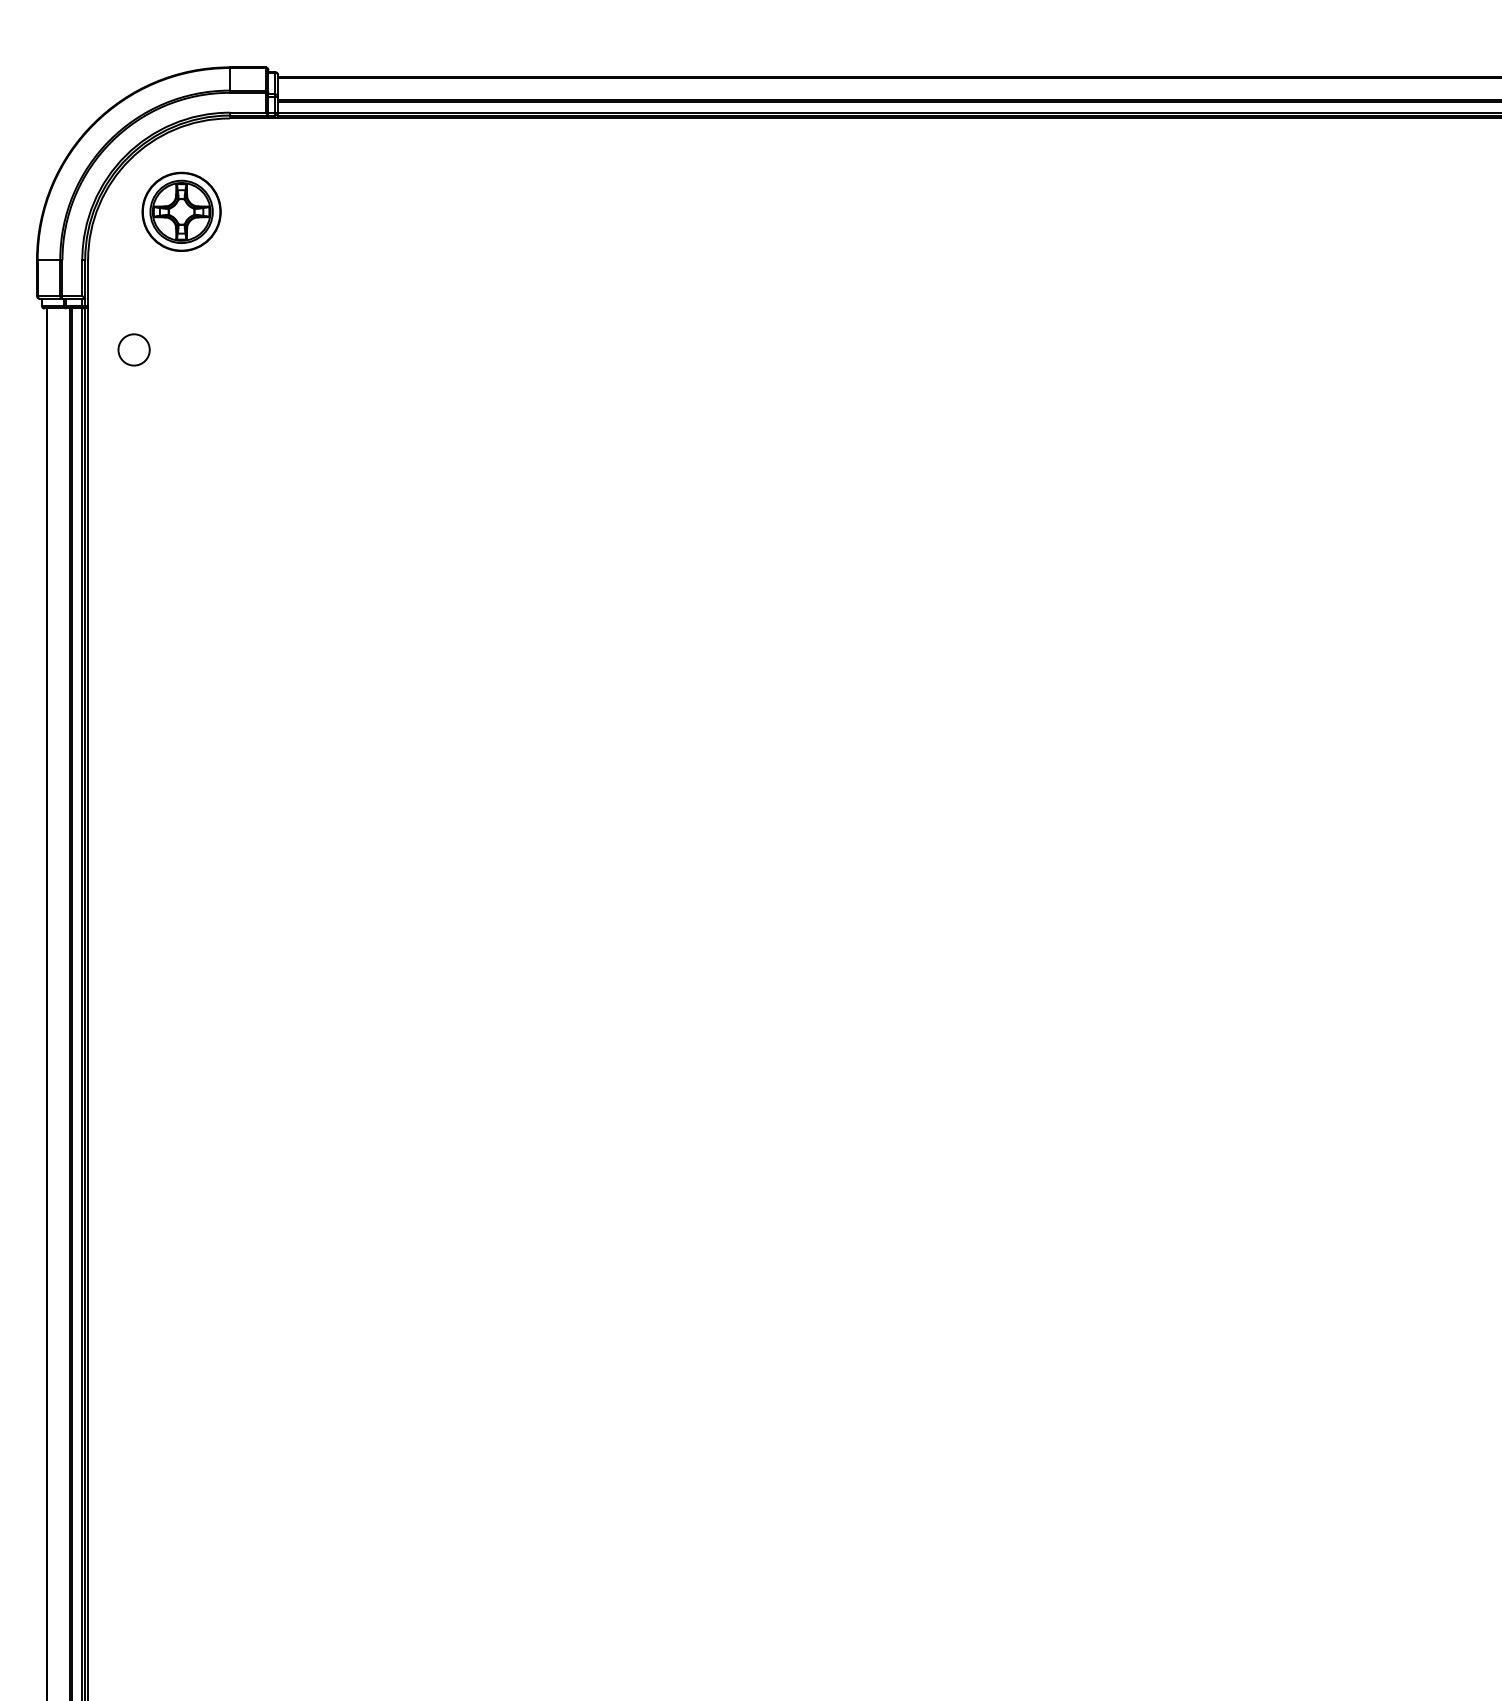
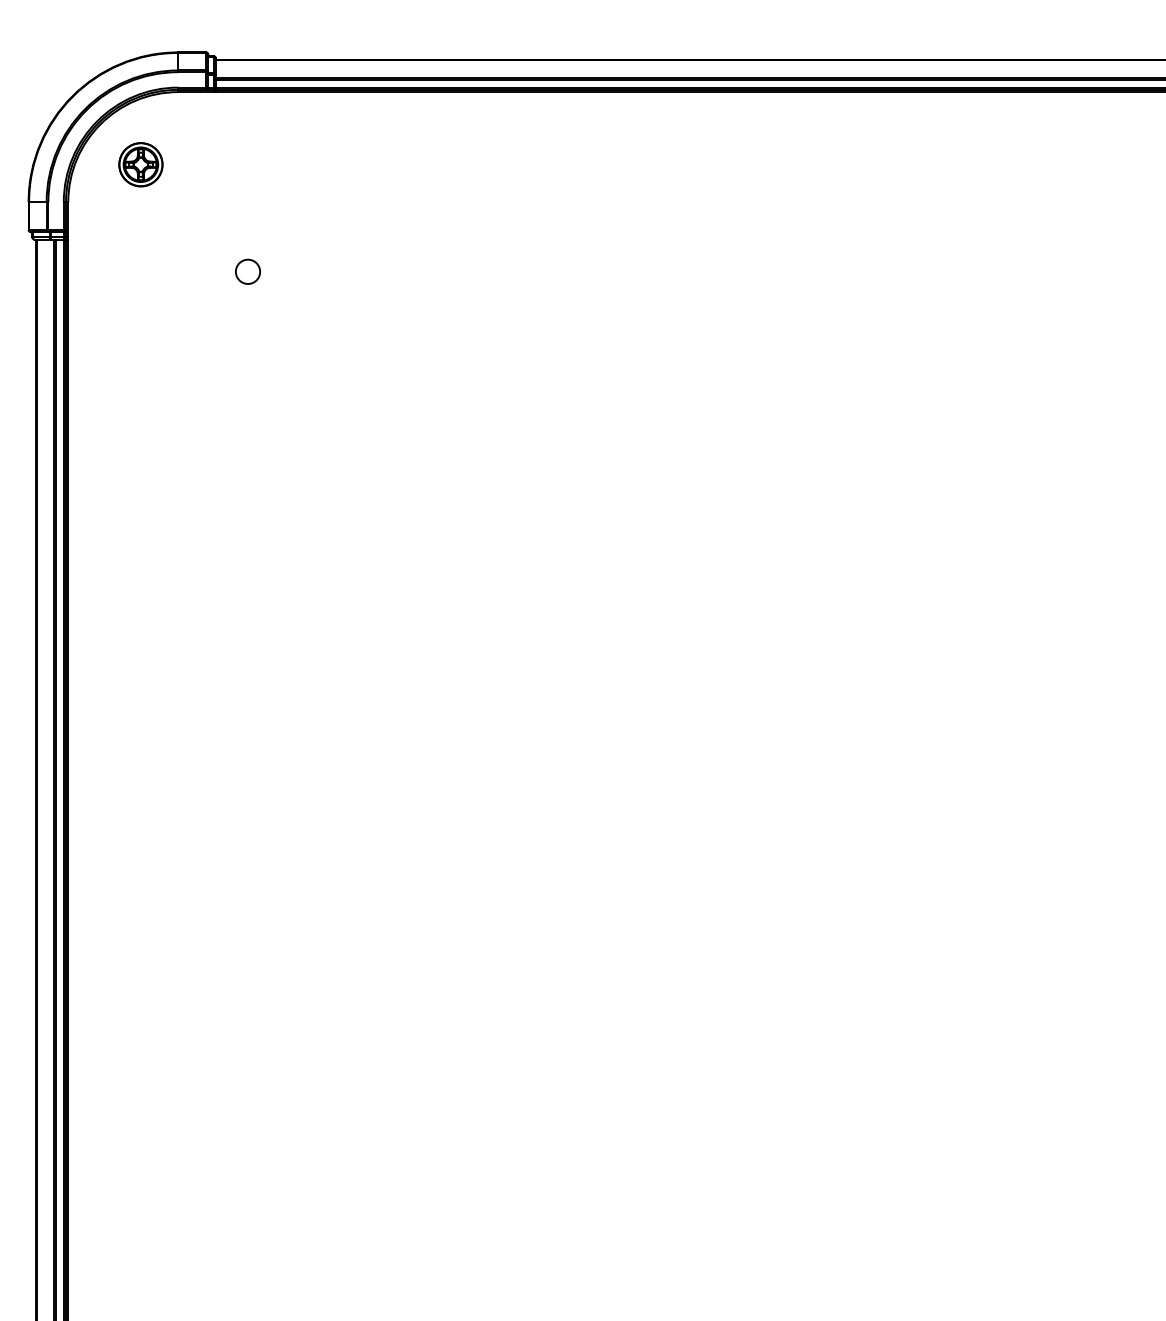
part: (181, 211) -> (140, 164), size x0.71
circle: (133, 349) -> (247, 271), moved

